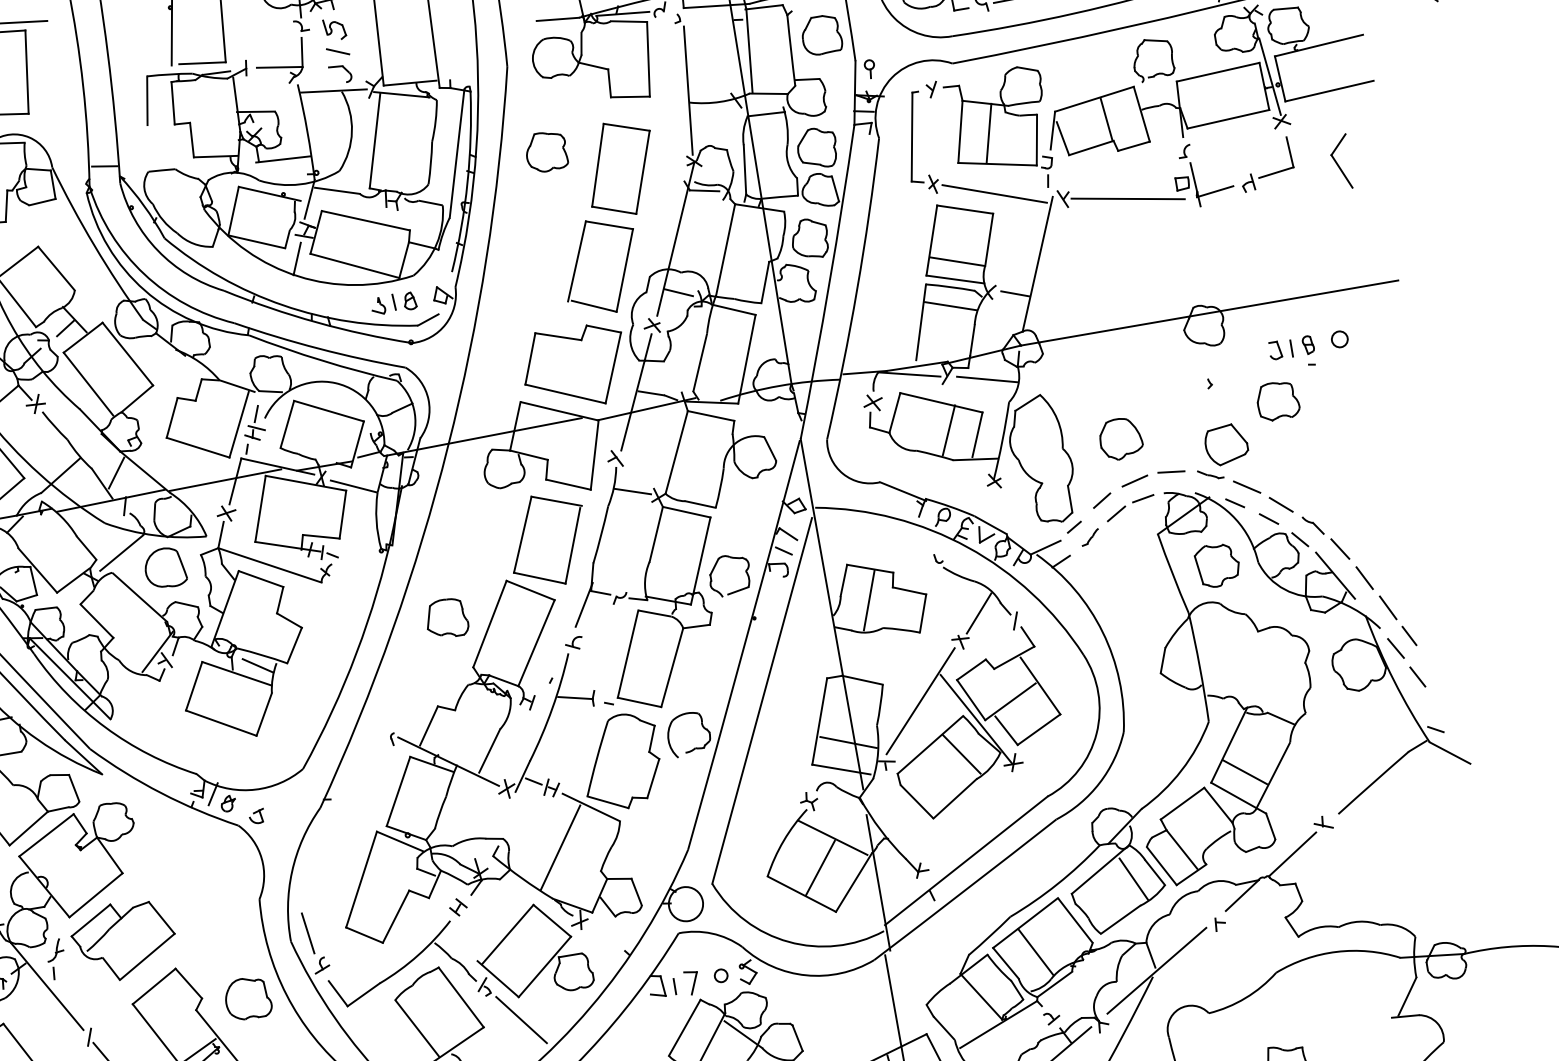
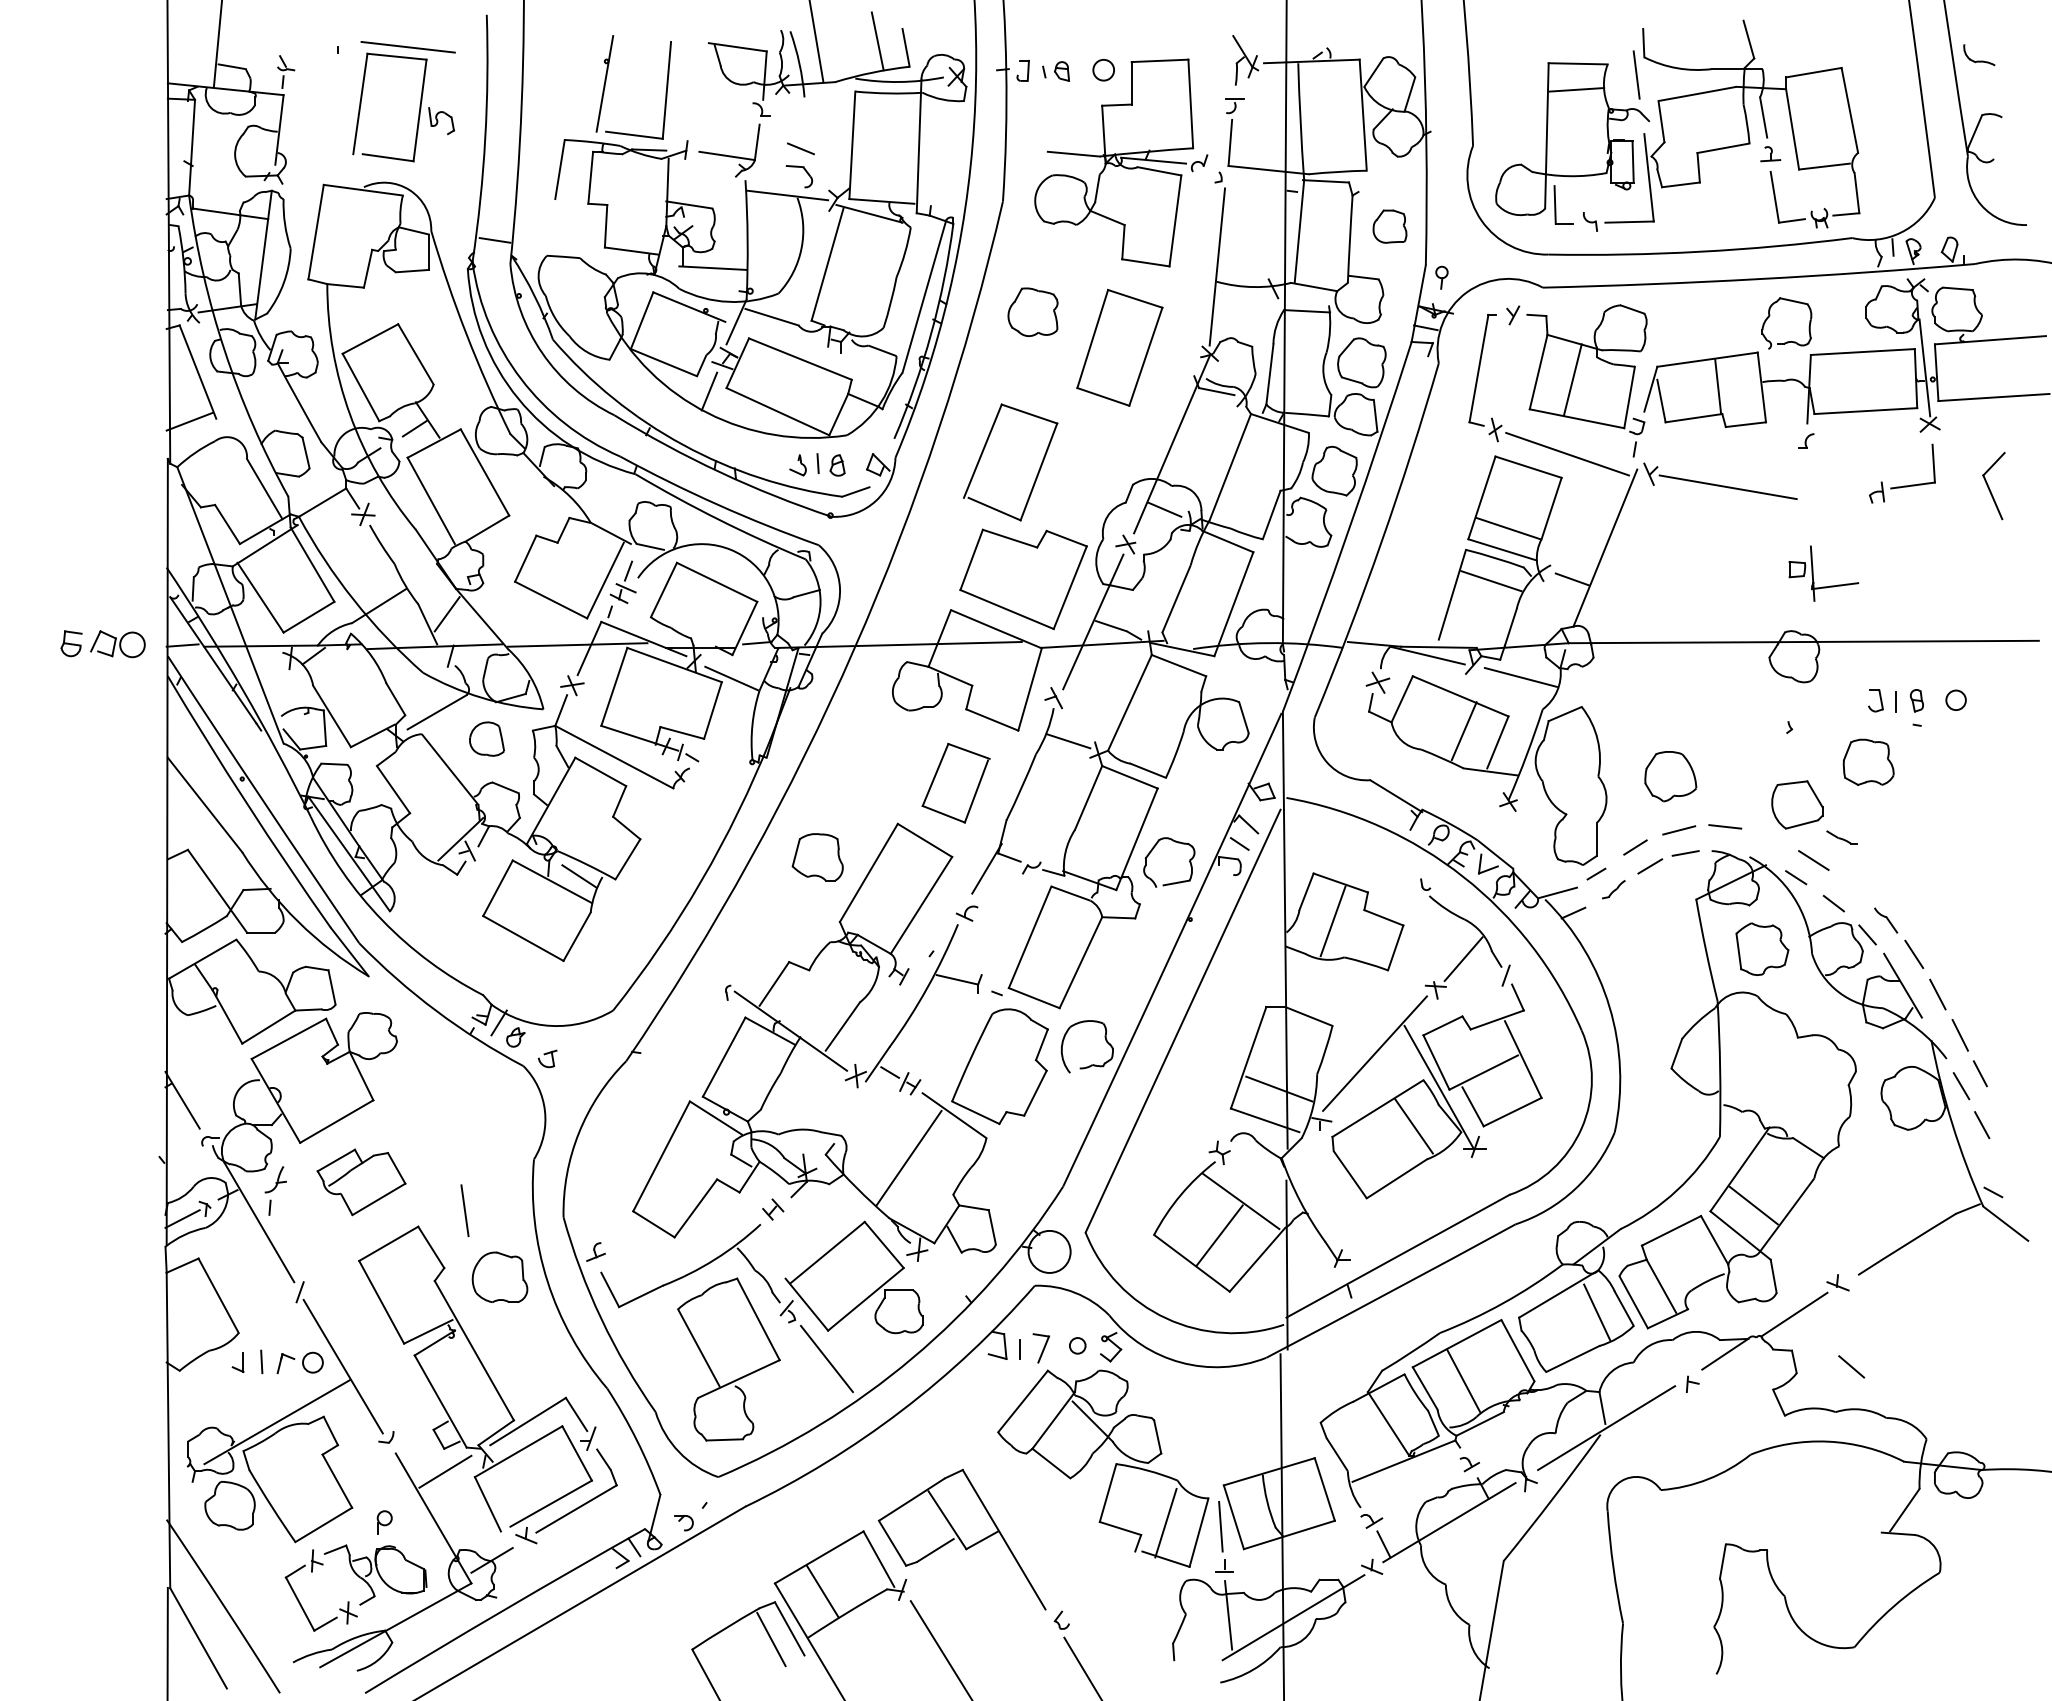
part: (334, 29) -> (441, 121), moved
part: (821, 35) -> (1389, 226), size x0.7
part: (1196, 184) -> (1813, 573), moved
part: (578, 260) -> (984, 450), moved
part: (1210, 474) -> (1841, 837), moved
line: (1281, 504) -> (1851, 1366), moved
part: (547, 540) -> (955, 783), size x0.7
part: (164, 567) -> (486, 738), size x0.7
line: (307, 933) -> (464, 1210), moved
part: (124, 940) -> (361, 1182), size x0.7

